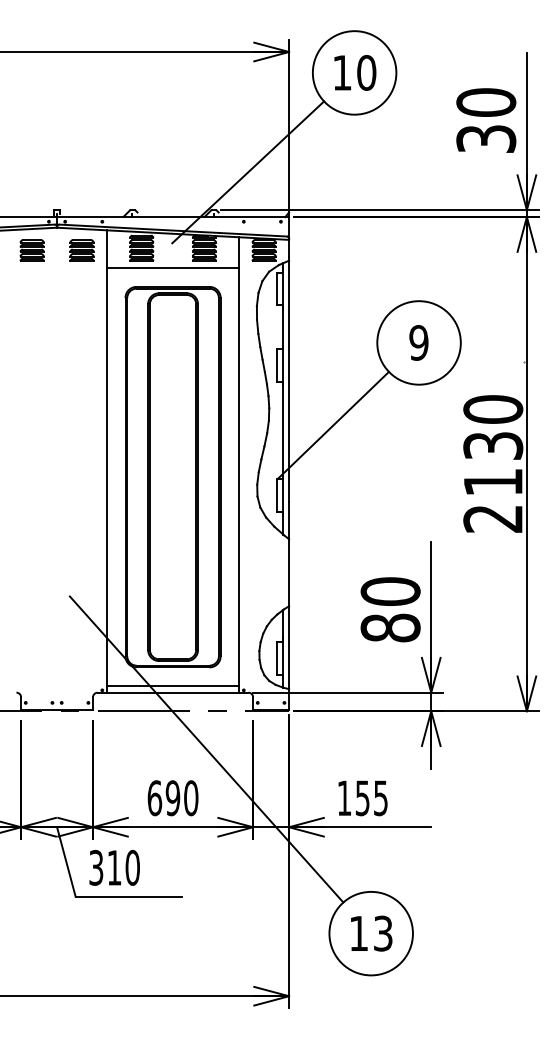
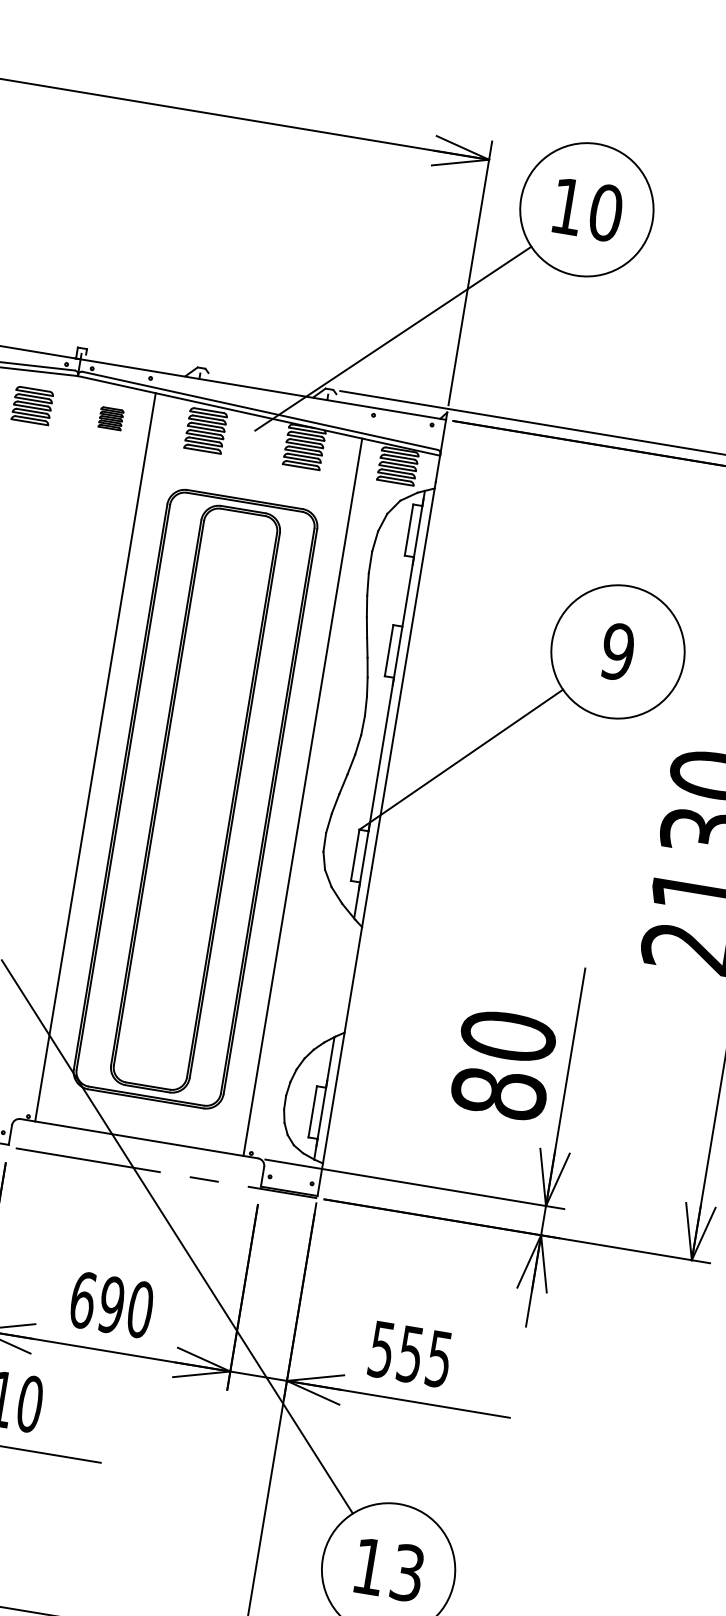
part: (81, 250) -> (110, 418), size x0.6
line: (172, 268) -> (249, 470), removed
line: (172, 685) -> (140, 1127), removed
text: (344, 798) -> (381, 1350), 155 -> 555

